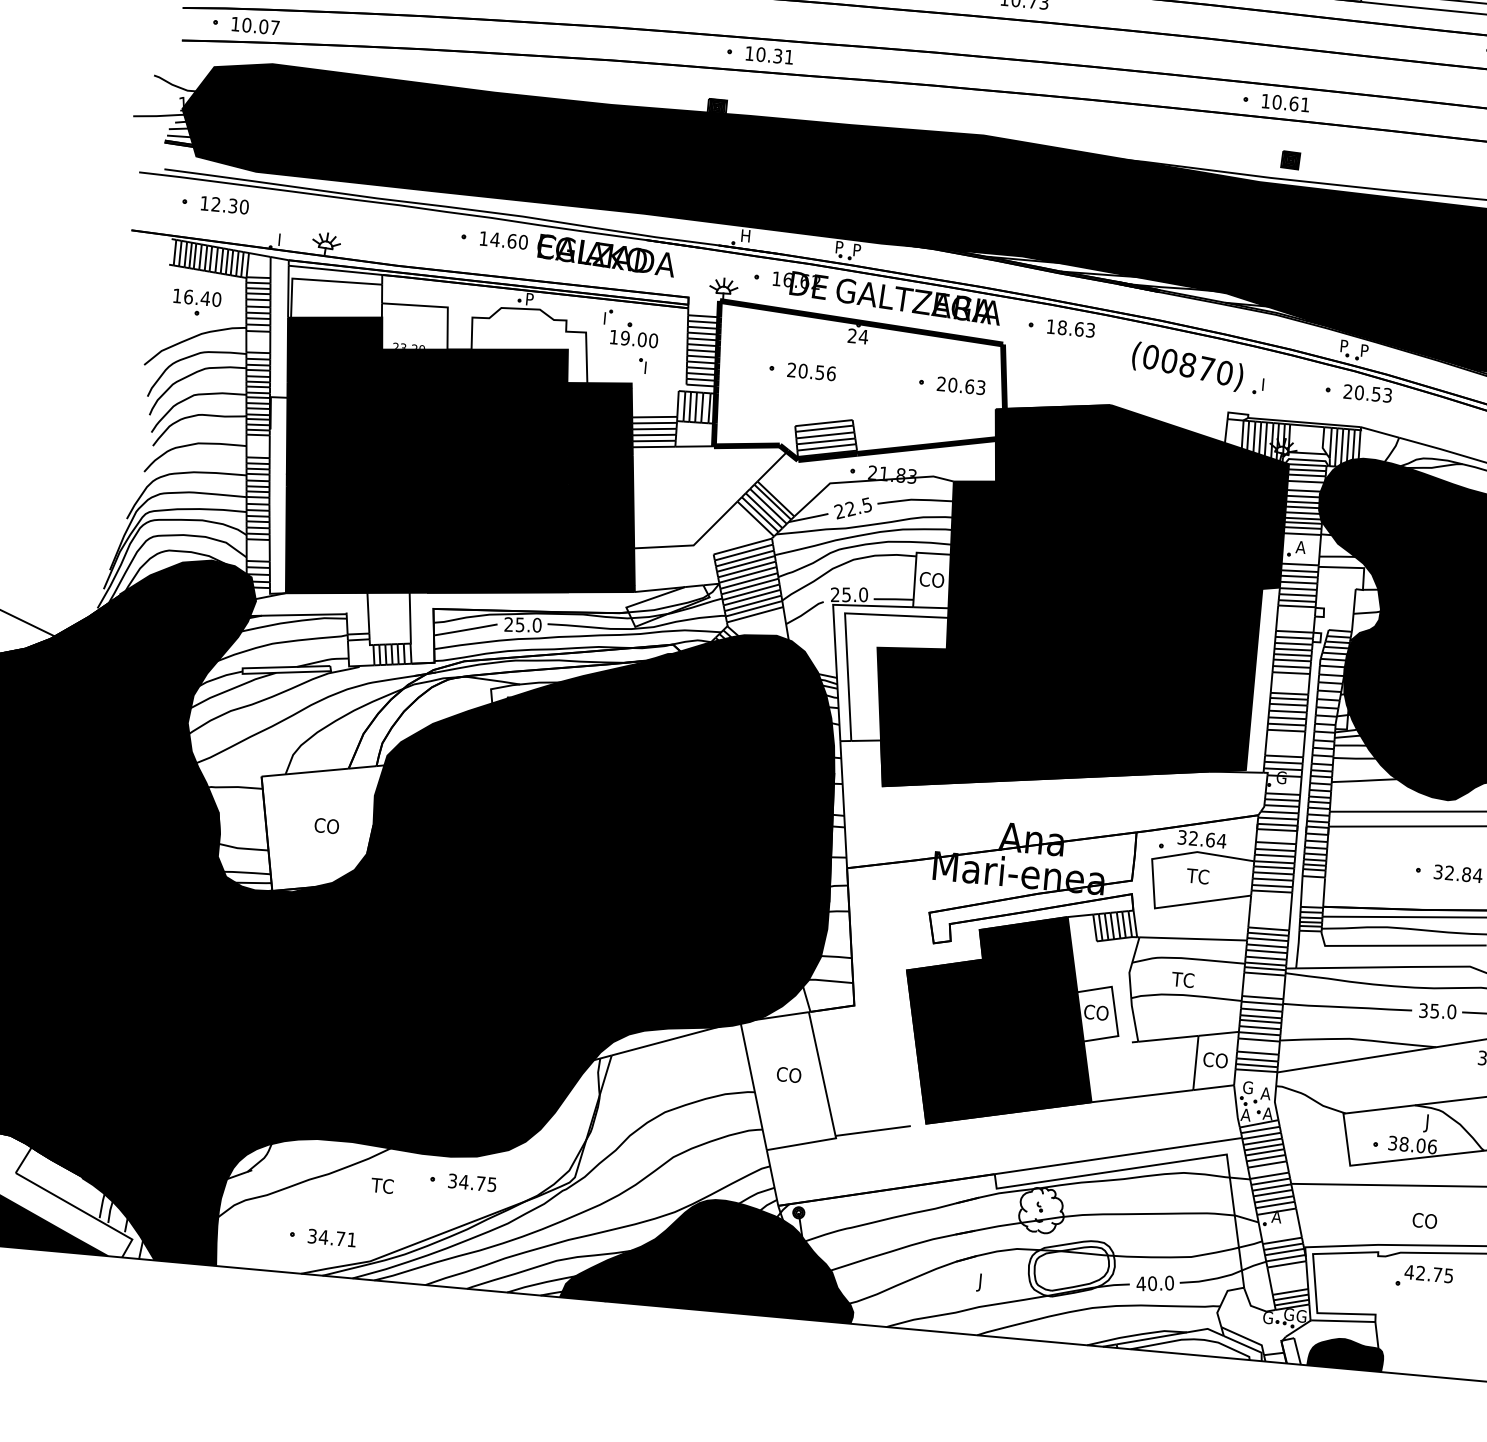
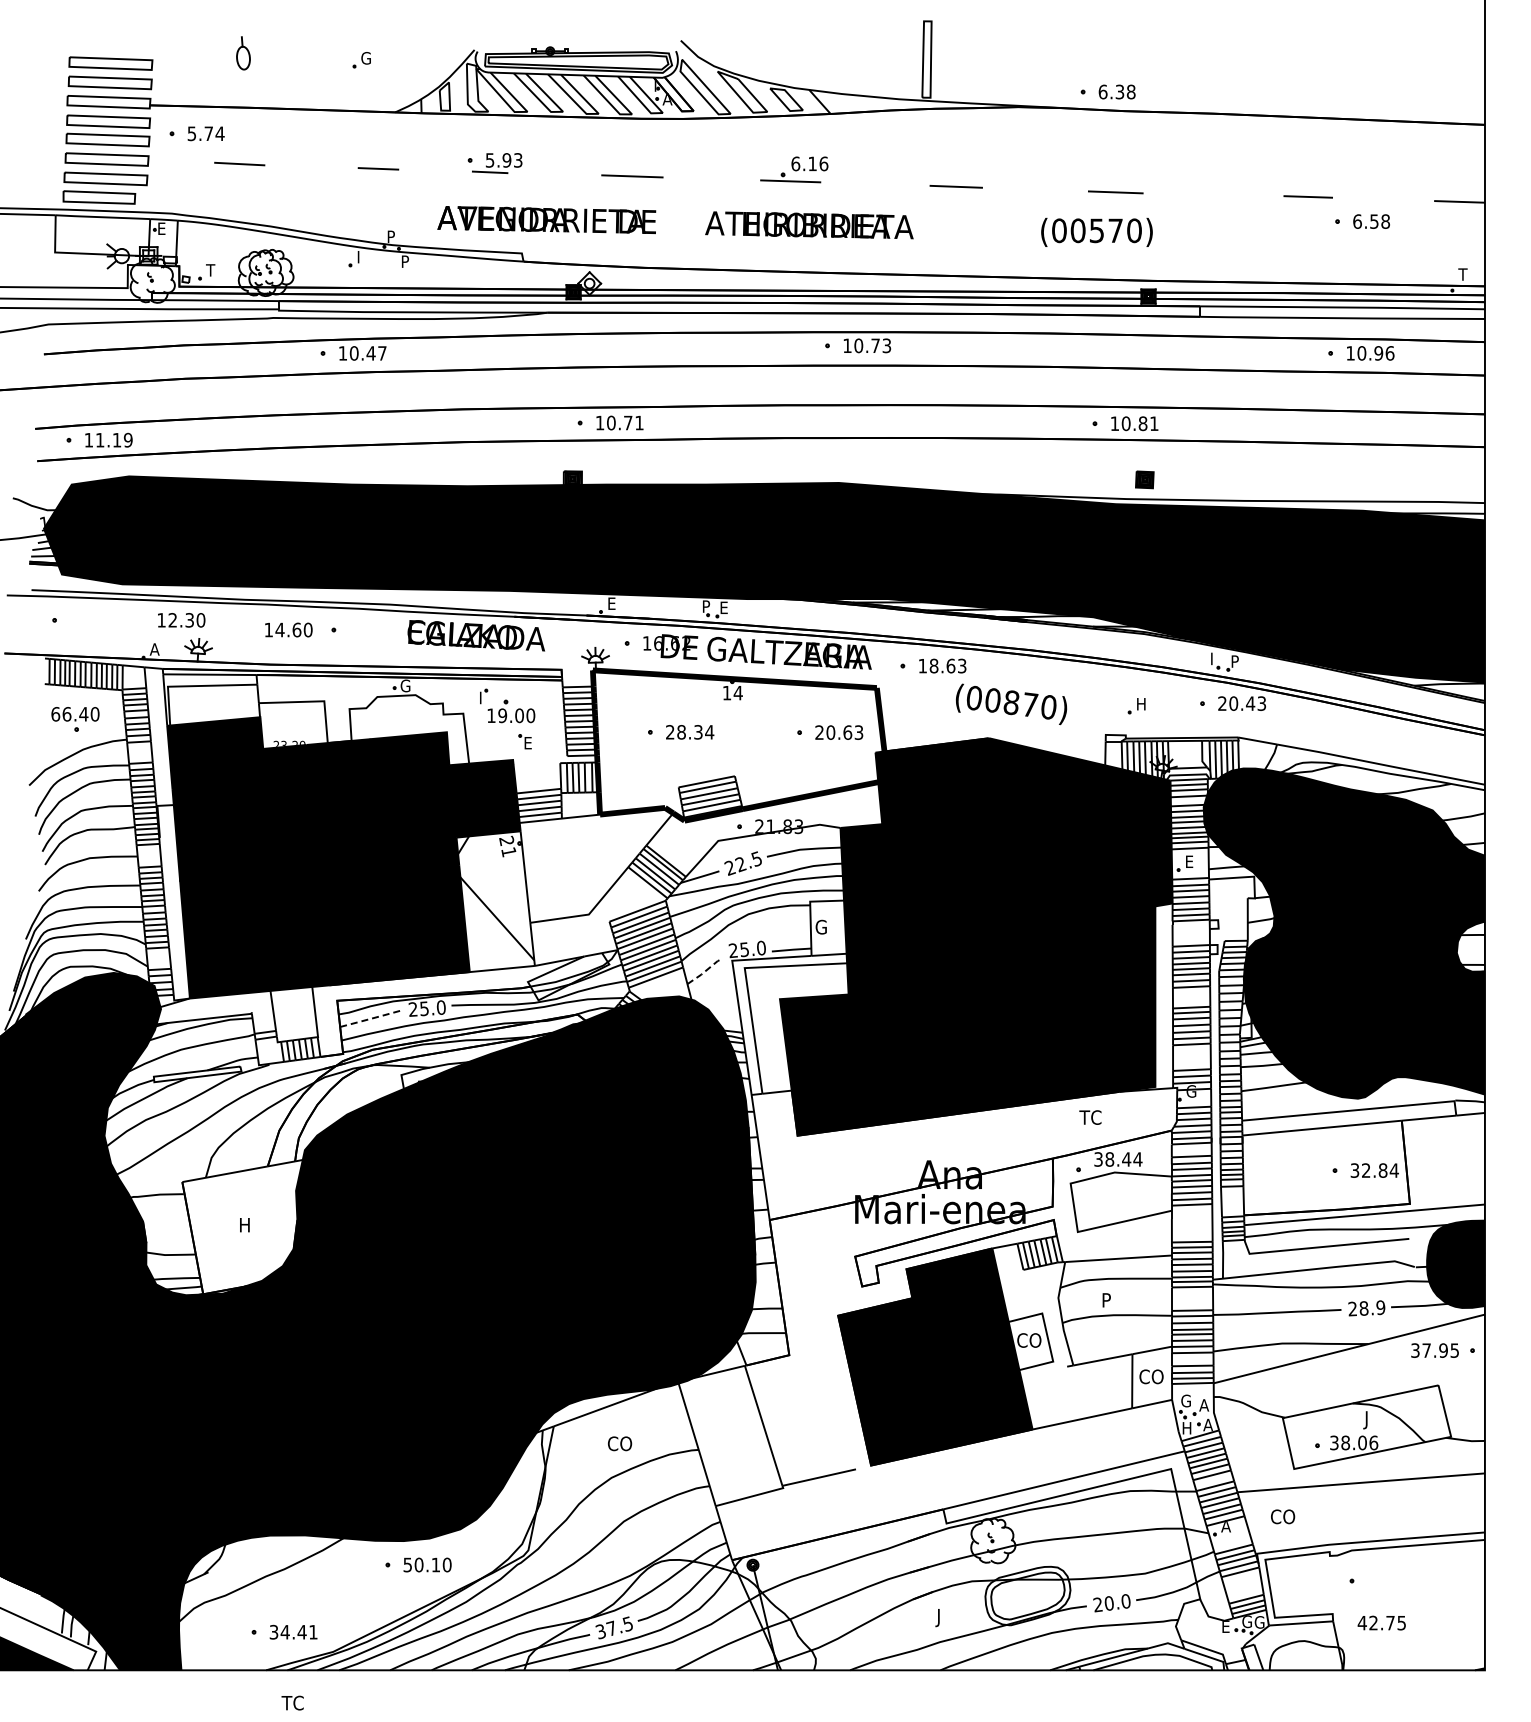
text: (260, 25) -> (113, 439), 10.07 -> 11.19
text: (778, 55) -> (628, 422), 10.31 -> 10.71
text: (1293, 103) -> (1142, 423), 10.61 -> 10.81
text: (224, 205) -> (181, 620), moved
text: (745, 235) -> (612, 603), H -> E
text: (503, 239) -> (288, 629), moved
text: (282, 240) -> (154, 649), I -> A
text: (857, 249) -> (724, 607), P -> E
text: (177, 296) -> (55, 714), 16.40 -> 66.40
text: (530, 299) -> (405, 685), P -> G
text: (851, 335) -> (726, 692), 24 -> 14
text: (1345, 343) -> (1215, 656), P -> I
text: (1187, 366) -> (1011, 704), moved
text: (648, 368) -> (528, 743), I -> E
text: (817, 372) -> (695, 732), 20.56 -> 28.34
text: (1266, 385) -> (1141, 704), I -> H
text: (1376, 394) -> (1250, 703), 20.53 -> 20.43
fill: (601, 523) -> (495, 901), removed
text: (1300, 547) -> (1189, 861), A -> E
text: (934, 579) -> (830, 926), CO -> G
line: (805, 612) -> (705, 970), solid -> dashed
line: (466, 629) -> (371, 1018), solid -> dashed
text: (327, 825) -> (251, 1224), CO -> H
text: (1202, 839) -> (1118, 1159), 32.64 -> 38.44
text: (1197, 876) -> (1090, 1117), moved
text: (1183, 980) -> (1112, 1300), TC -> P
text: (1437, 1011) -> (1366, 1308), 35.0 -> 28.9
text: (789, 1074) -> (620, 1443), moved
text: (1245, 1115) -> (1186, 1428), A -> H
text: (472, 1182) -> (427, 1564), 34.75 -> 50.10
text: (382, 1185) -> (292, 1702), moved
text: (1425, 1220) -> (1283, 1516), moved
text: (339, 1239) -> (301, 1632), 34.71 -> 34.41
fill: (710, 1254) -> (669, 1614), removed
text: (1428, 1273) -> (1381, 1622), moved
text: (1141, 1283) -> (1098, 1604), 40.0 -> 20.0
text: (1267, 1318) -> (1226, 1627), G -> E
fill: (1345, 1353) -> (1306, 1655), removed

